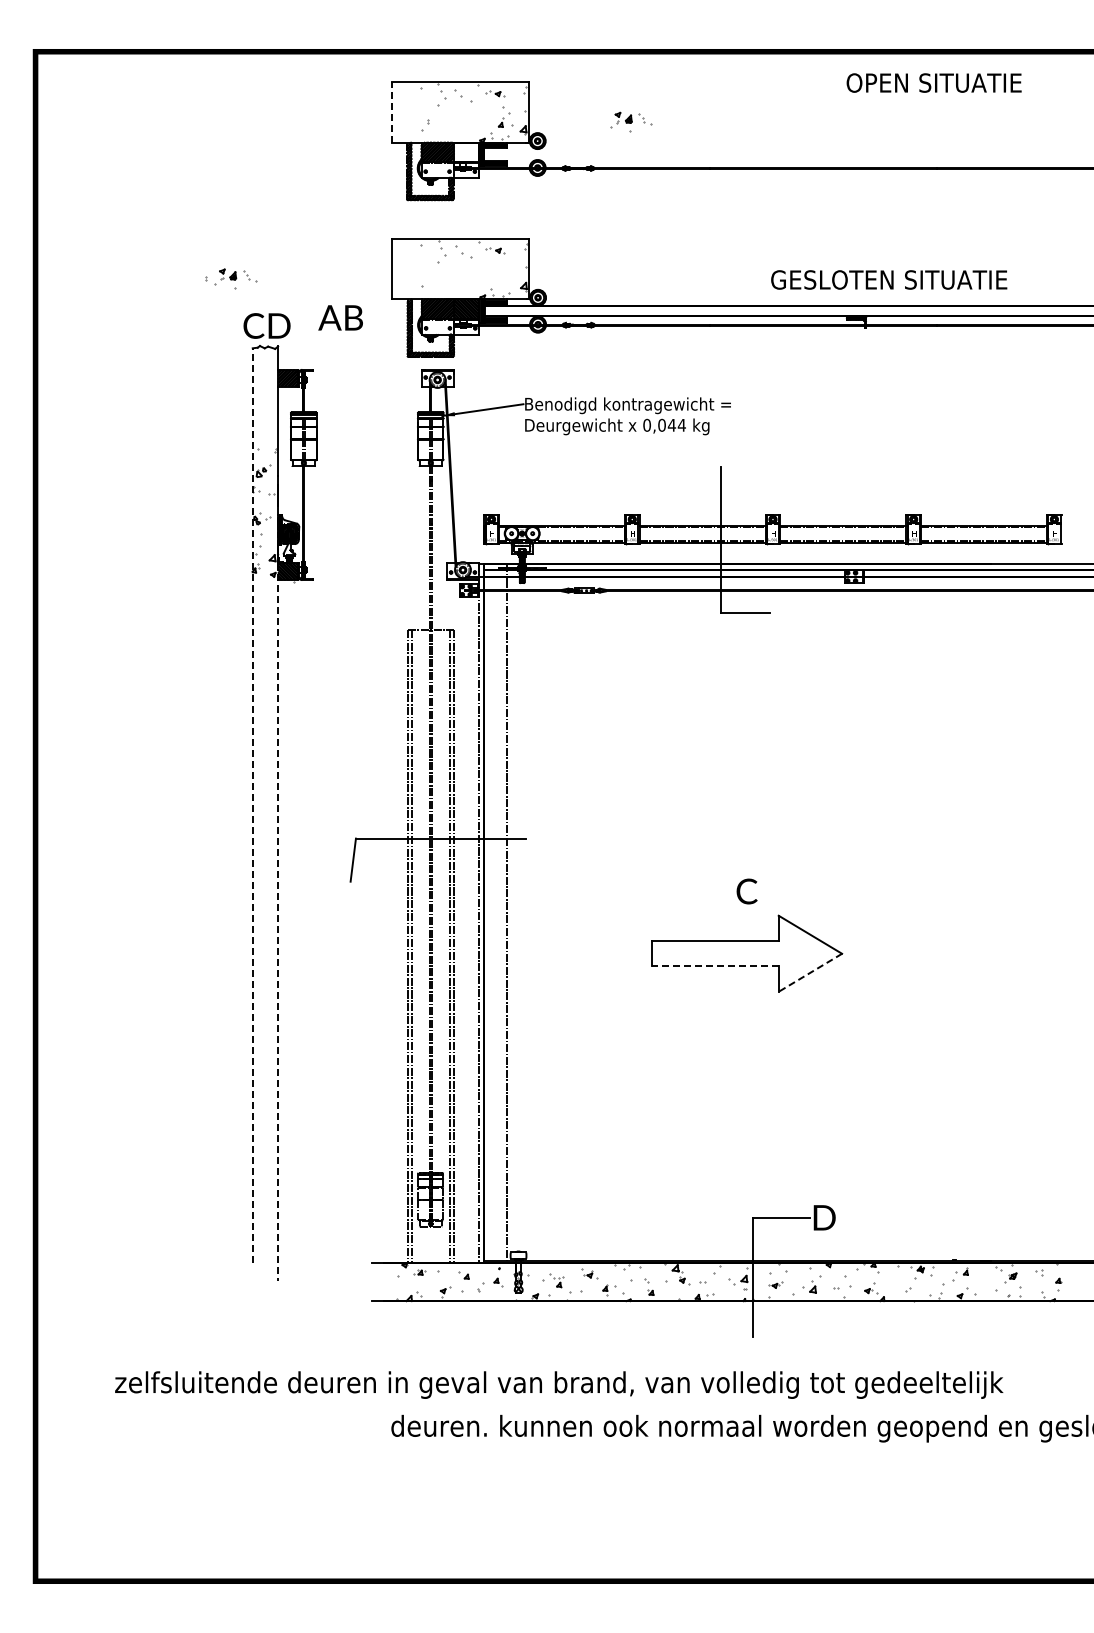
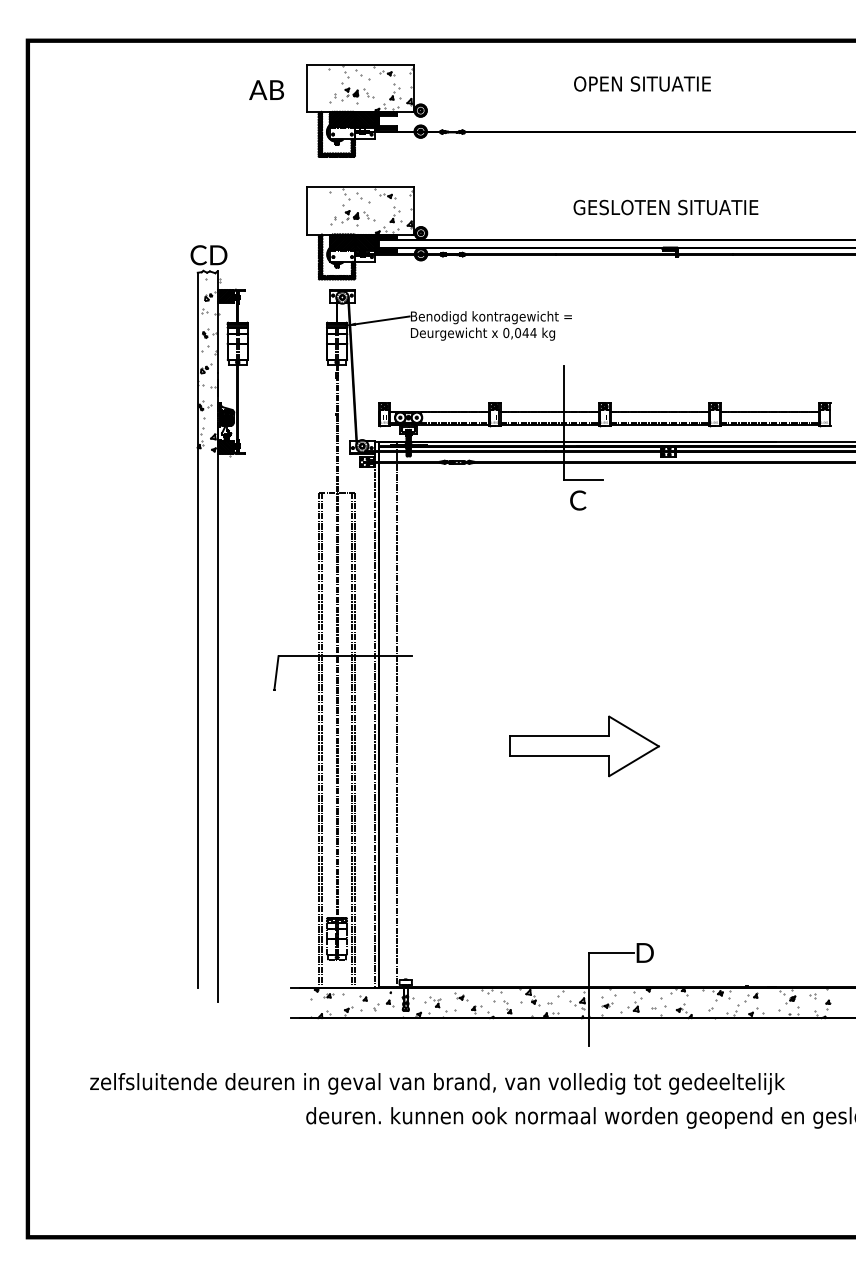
text: (933, 82) -> (641, 83), moved
line: (391, 112) -> (306, 88), dashed -> solid
part: (631, 121) -> (357, 95), moved
hatch: (466, 152) -> (365, 119), added
part: (505, 273) -> (395, 214), added
part: (231, 278) -> (354, 218), moved
text: (889, 279) -> (666, 207), moved
text: (340, 317) -> (266, 89), moved
hatch: (269, 398) -> (210, 311), added
line: (252, 805) -> (197, 630), dashed -> solid
text: (746, 891) -> (577, 500), moved
line: (278, 922) -> (217, 721), dashed -> solid
line: (714, 966) -> (559, 756), dashed -> solid
line: (810, 972) -> (634, 761), dashed -> solid

